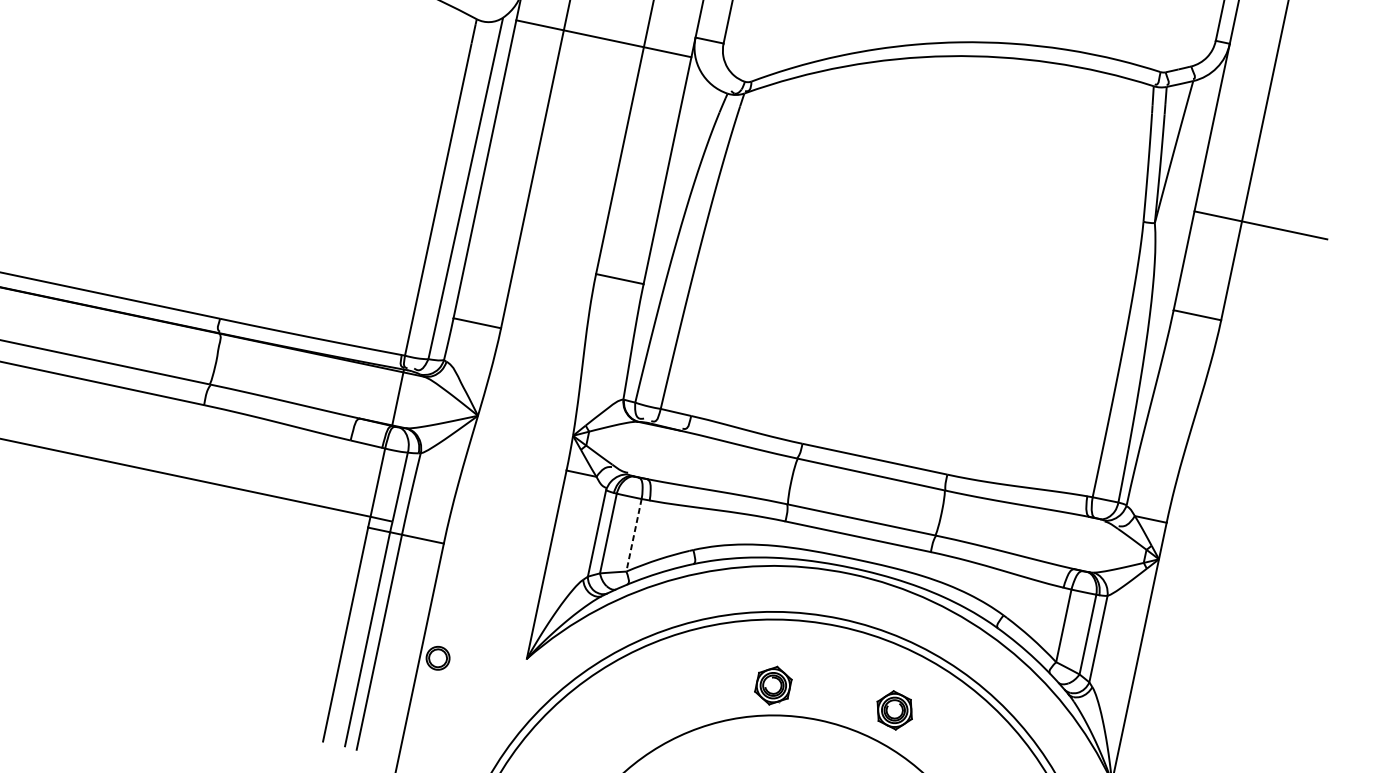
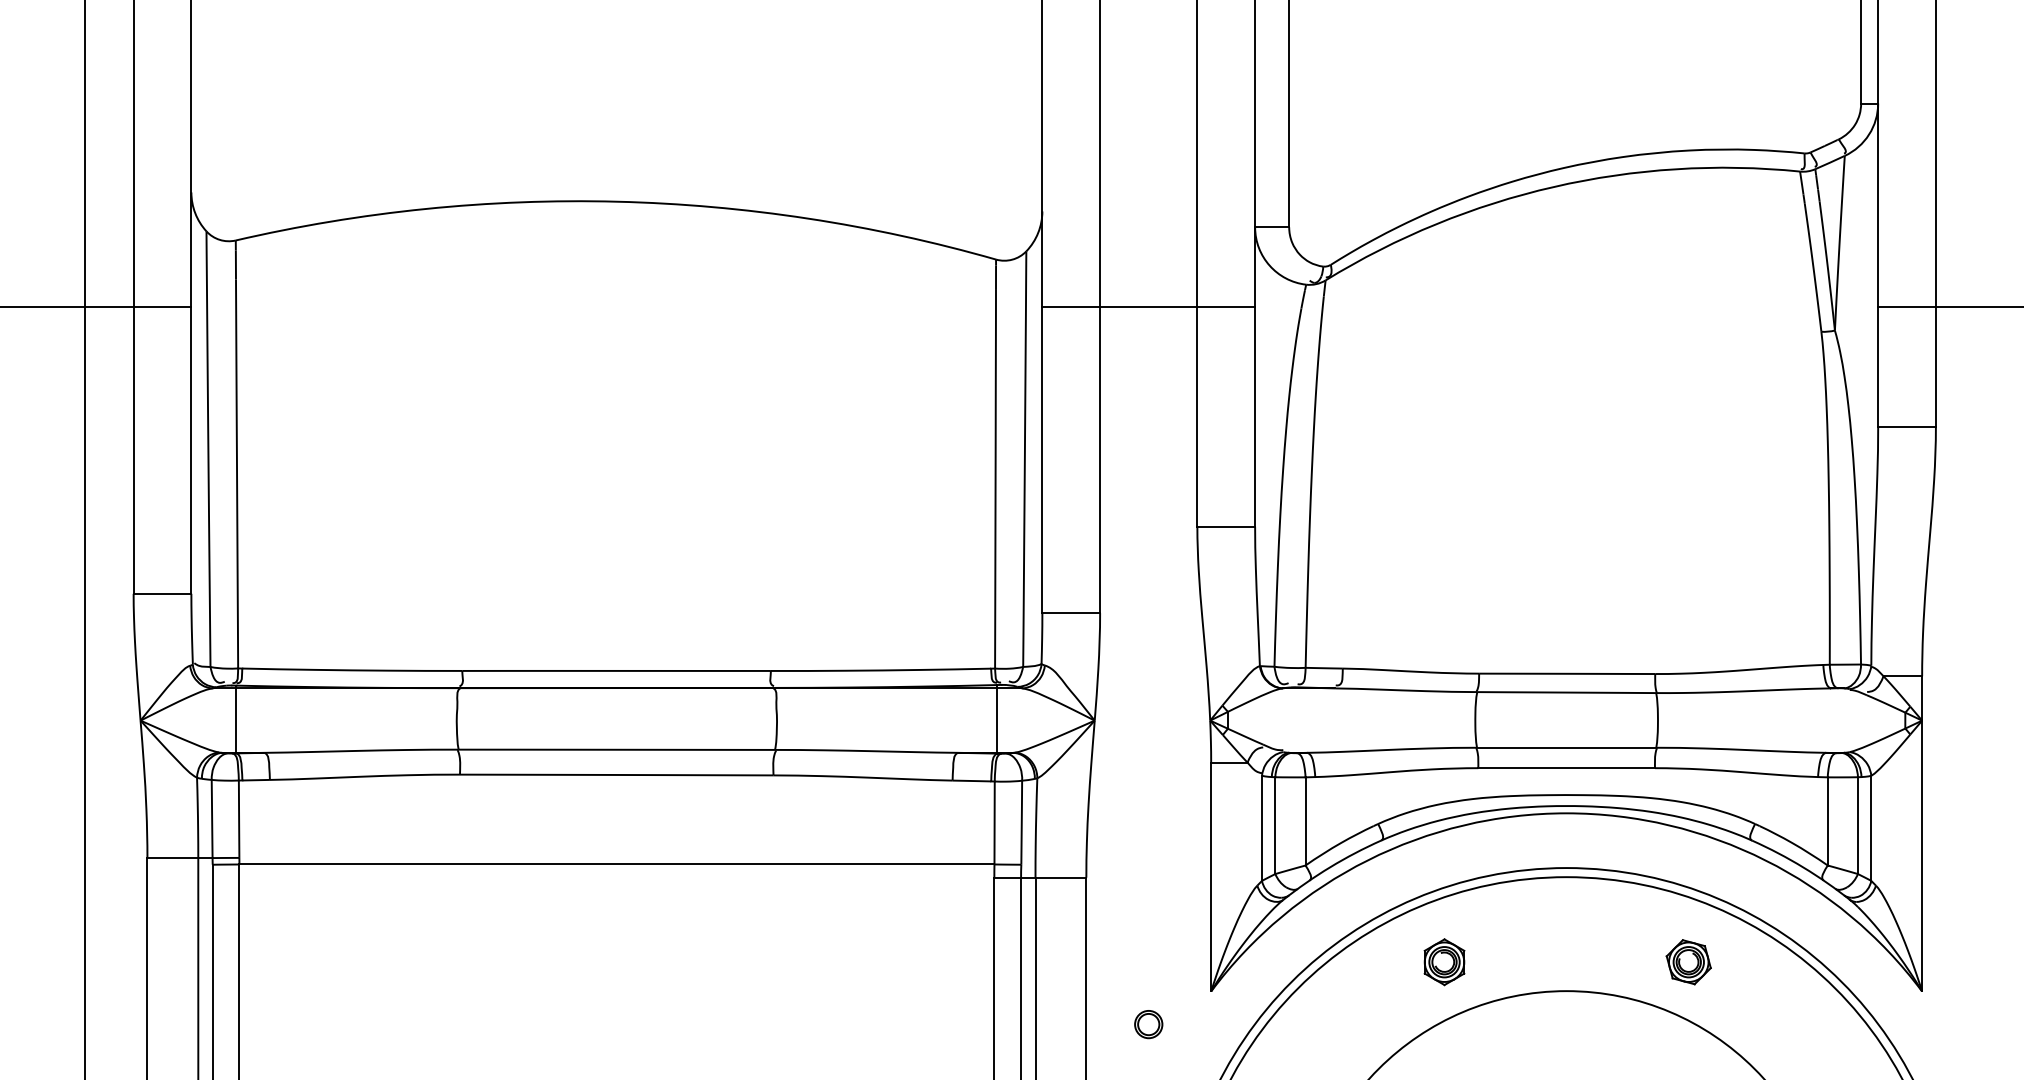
line: (603, 39) -> (1148, 307), moved
line: (633, 535) -> (1305, 821), dashed -> solid
part: (437, 658) -> (1148, 1024), moved
part: (773, 685) -> (1444, 962), moved
part: (894, 710) -> (1688, 962), moved

